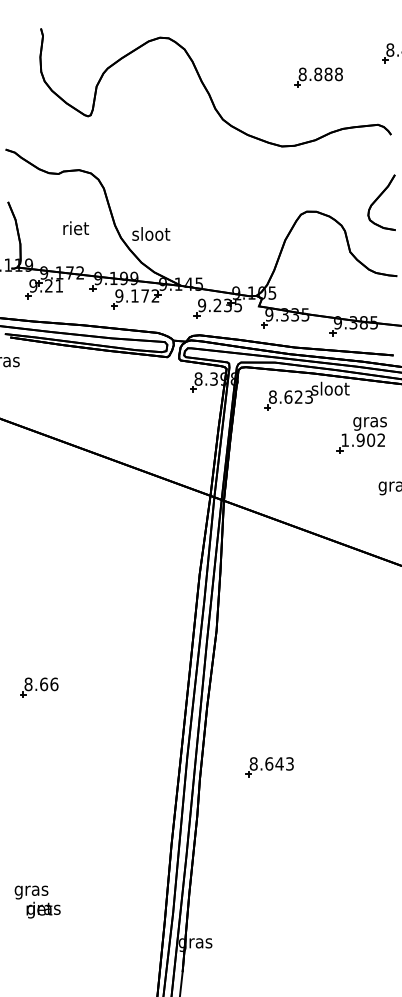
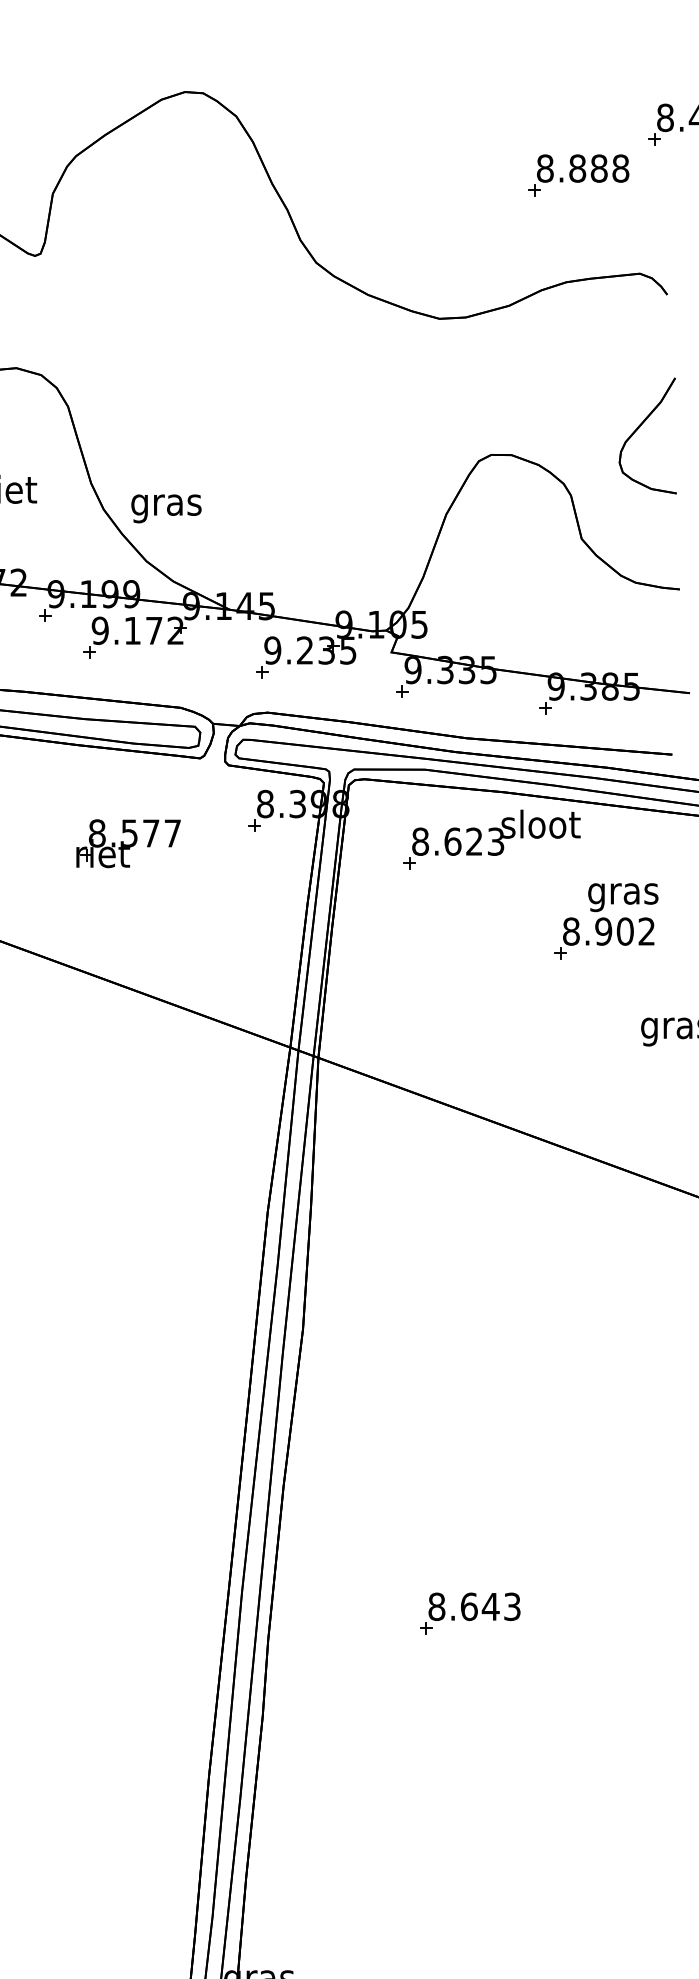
part: (318, 77) -> (578, 174), moved
text: (151, 235) -> (167, 504), sloot -> gras
part: (132, 397) -> (127, 842), added
text: (345, 439) -> (571, 930), 1.902 -> 8.902
part: (269, 767) -> (469, 1614), moved

